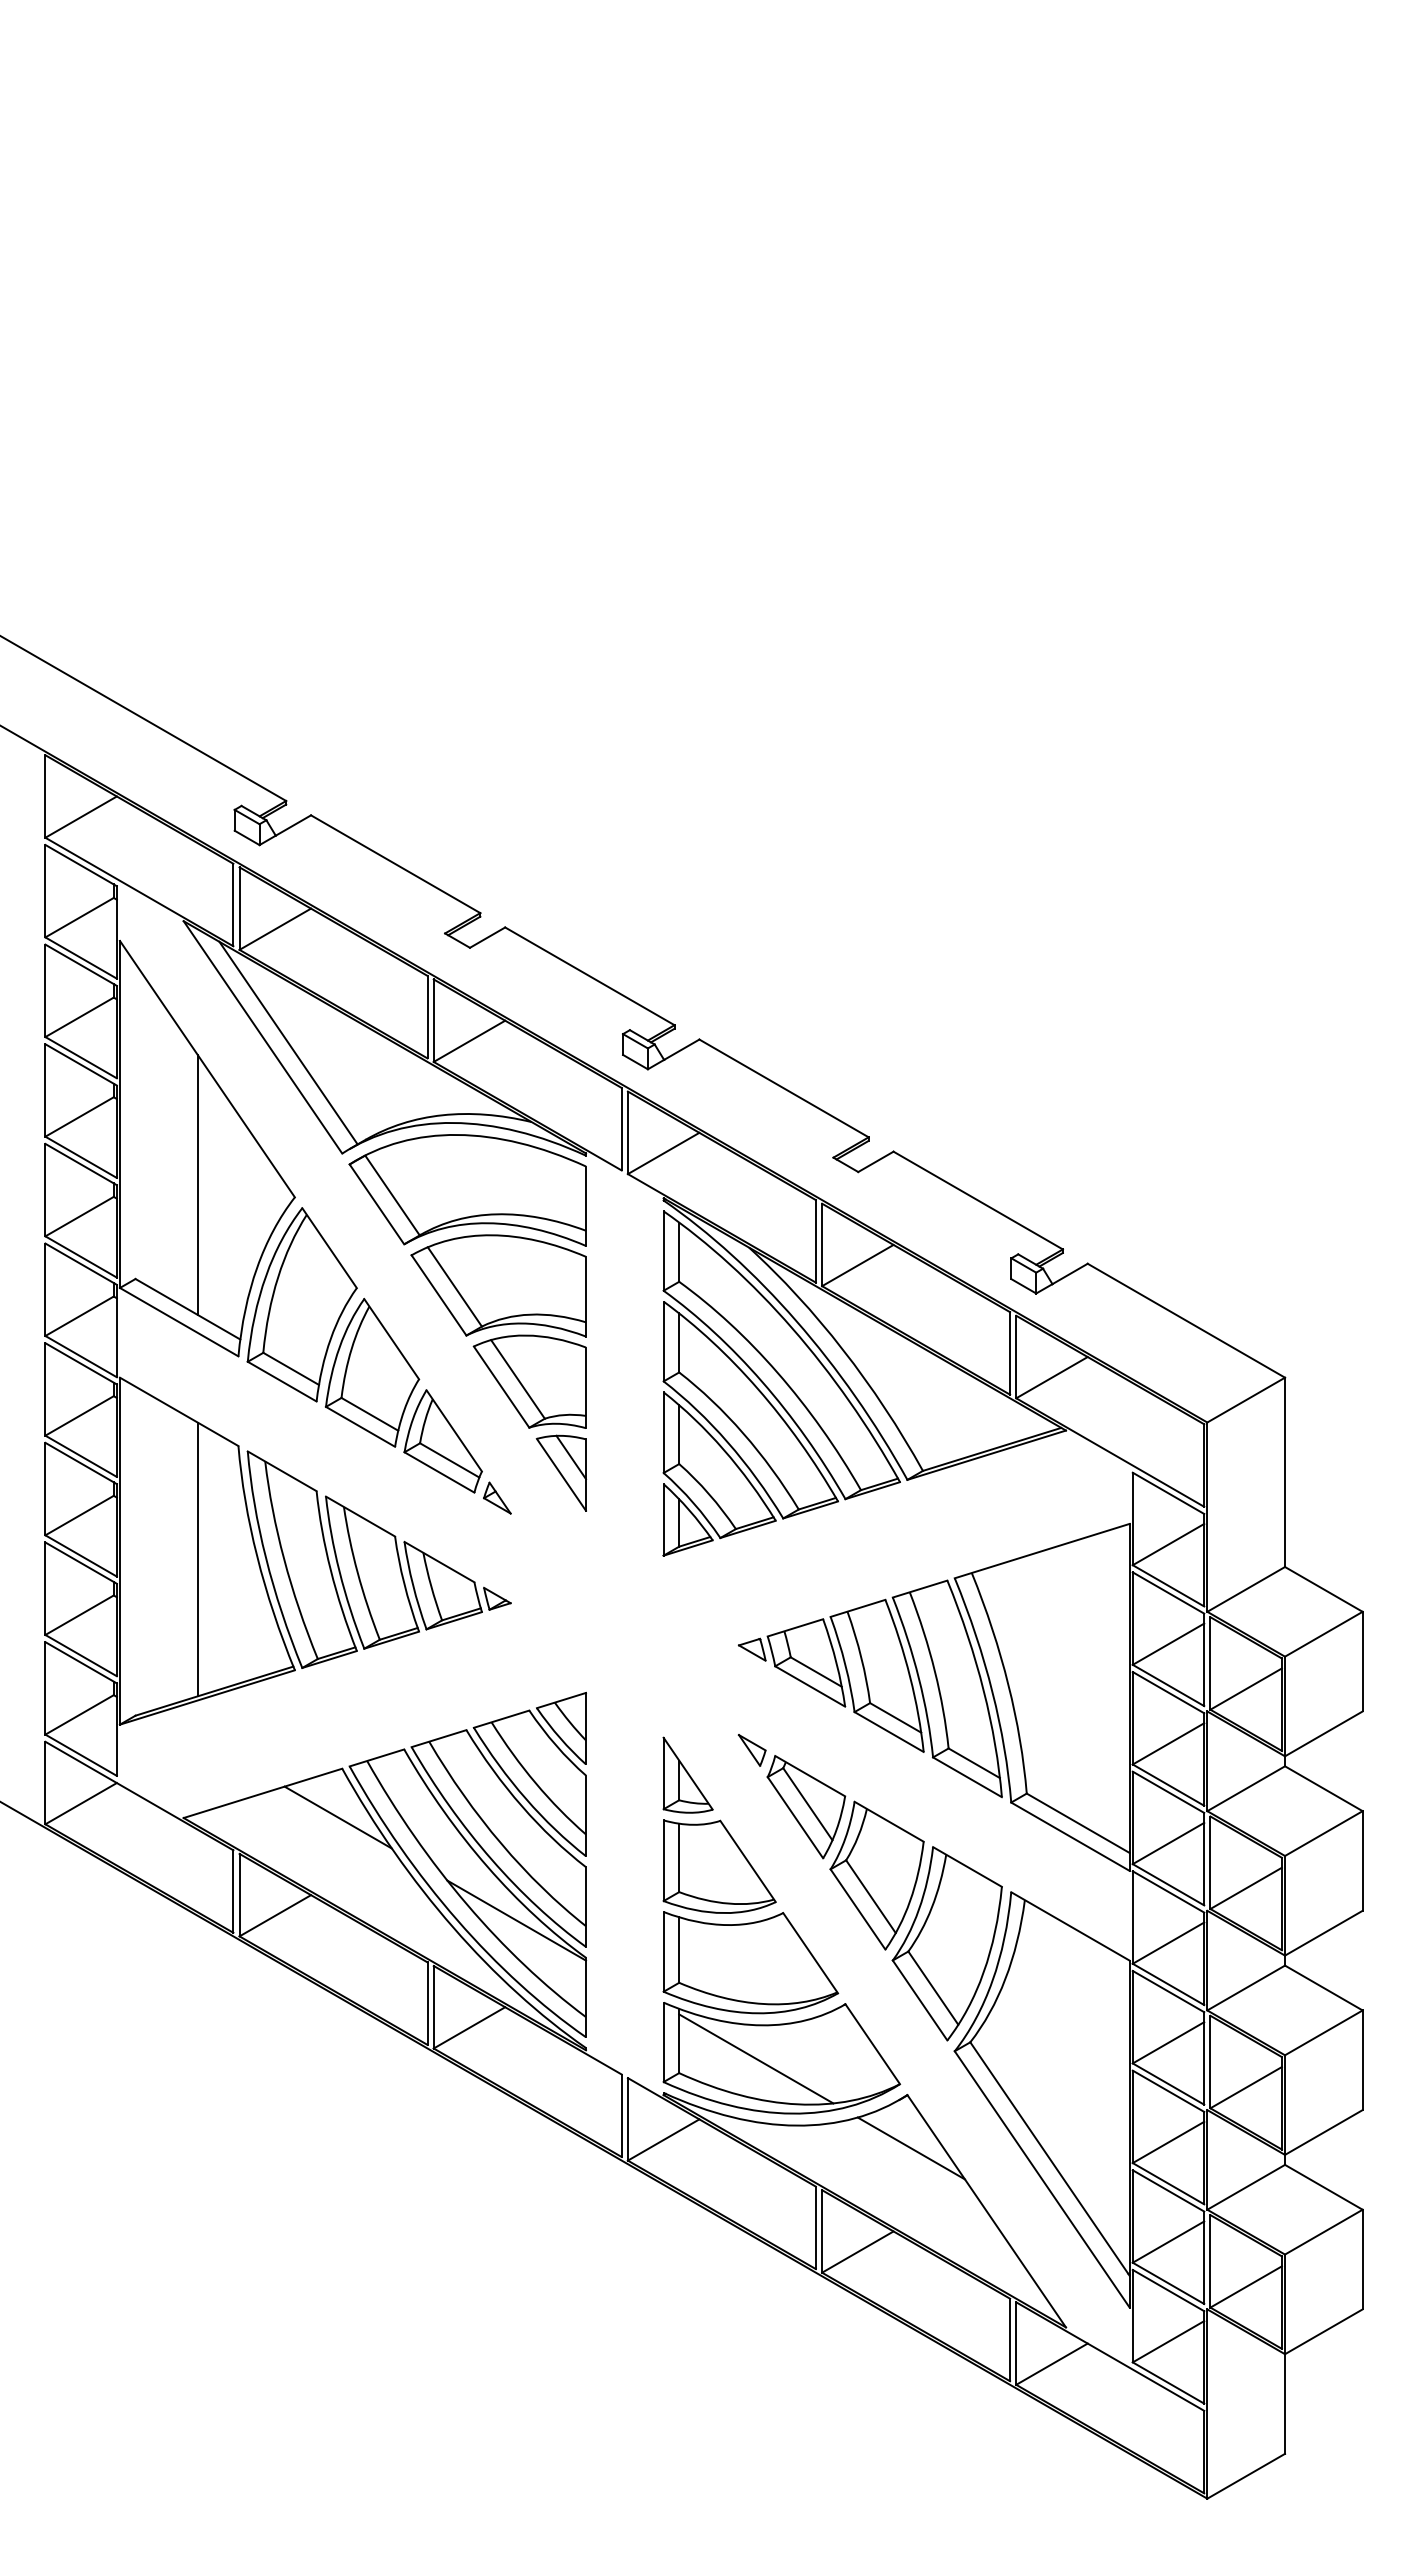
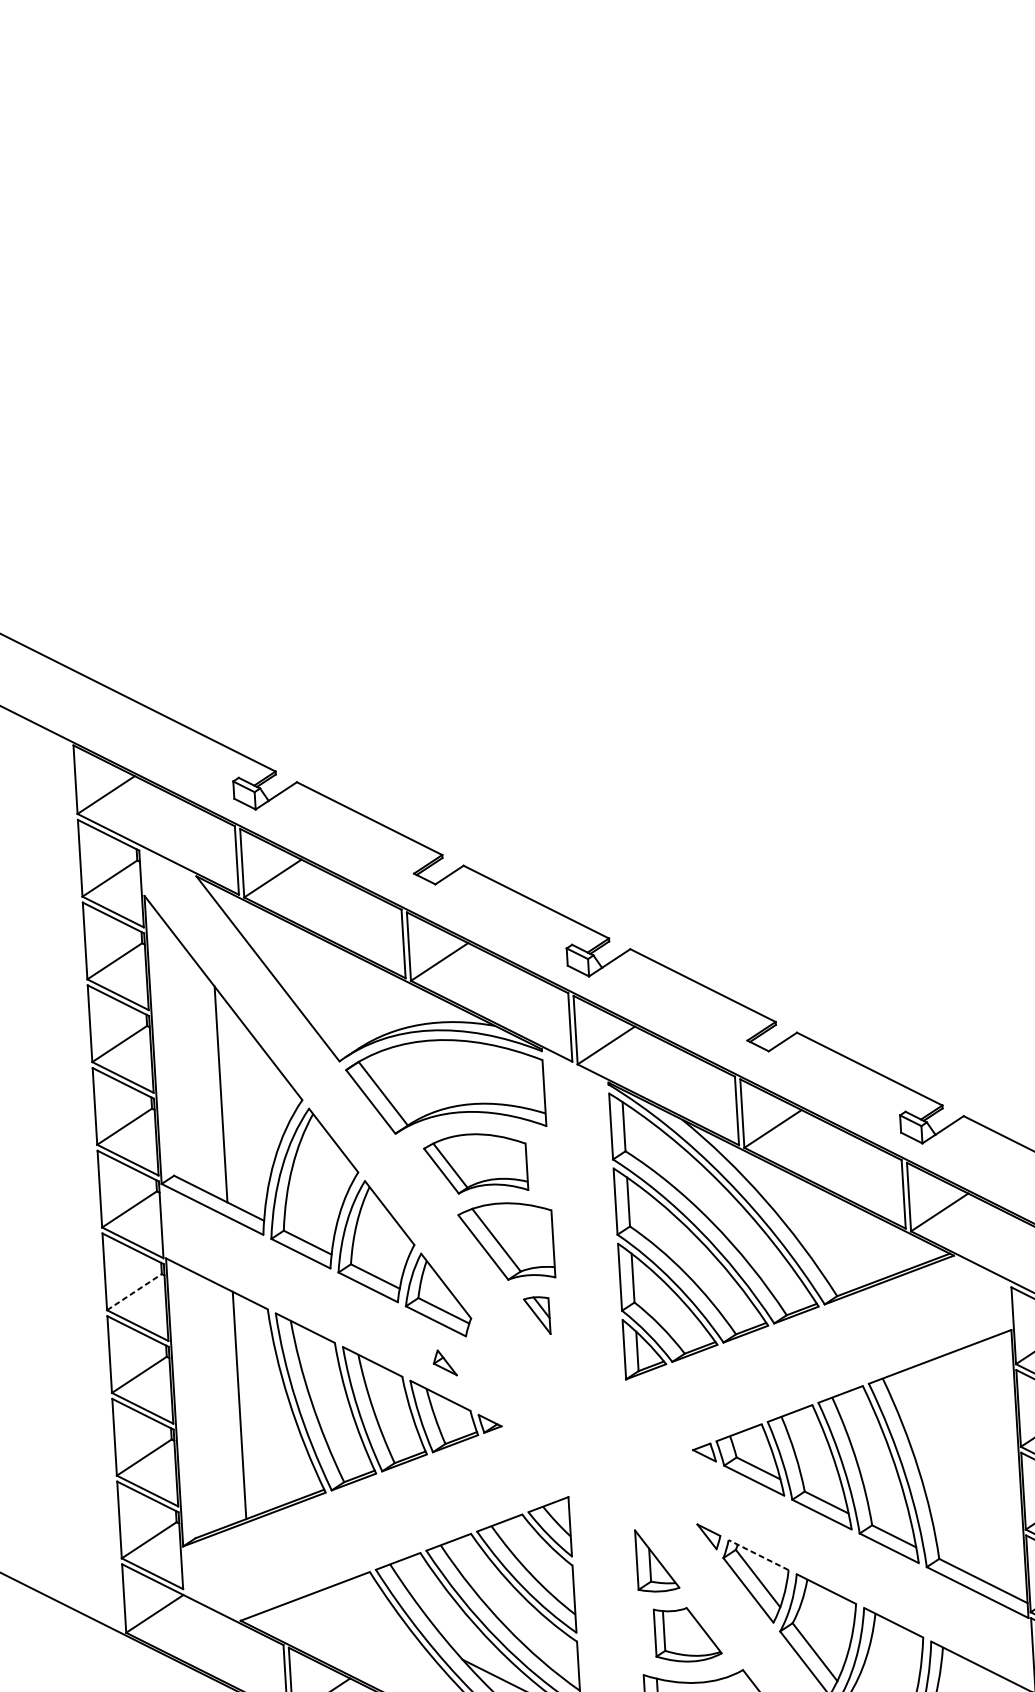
line: (288, 1042) -> (289, 971), removed
part: (498, 1285) -> (475, 1163), size x0.7
line: (80, 1415) -> (135, 1291), solid -> dashed
part: (561, 1472) -> (537, 1315), size x0.6
part: (497, 1497) -> (445, 1362), moved
line: (809, 1775) -> (758, 1554), solid -> dashed
line: (337, 1817) -> (368, 1612), removed
part: (719, 1866) -> (687, 1634), size x0.7

